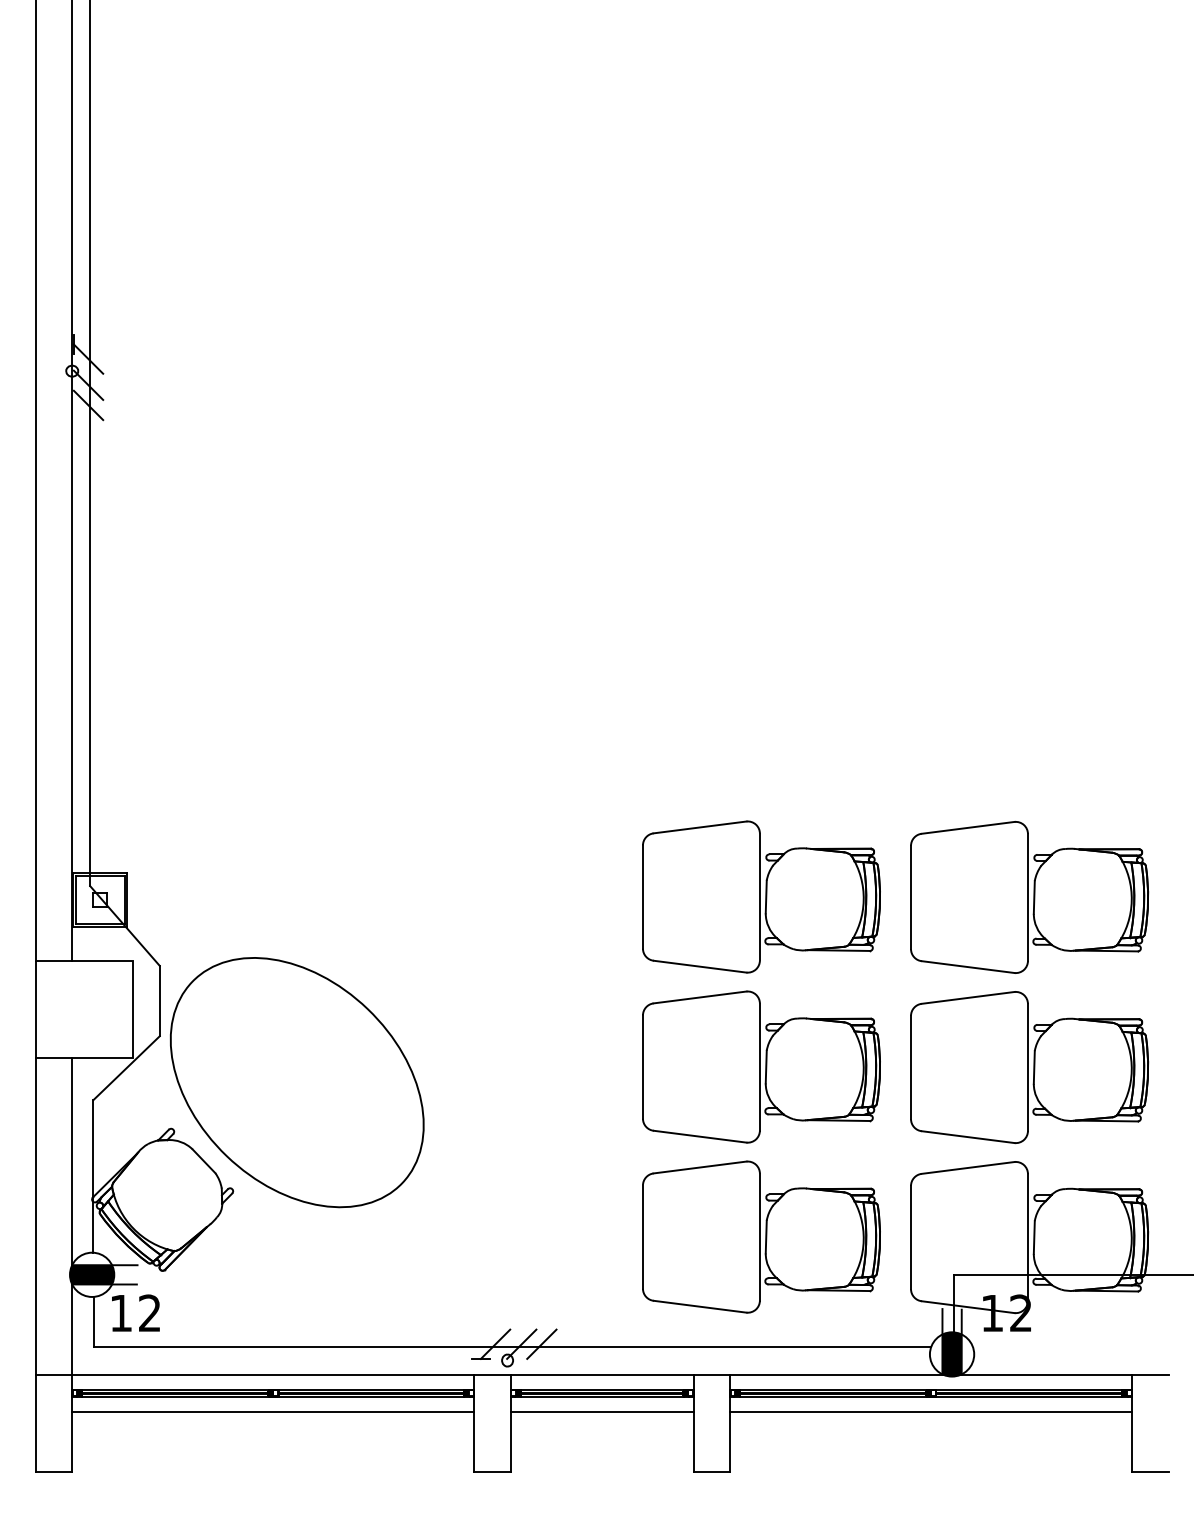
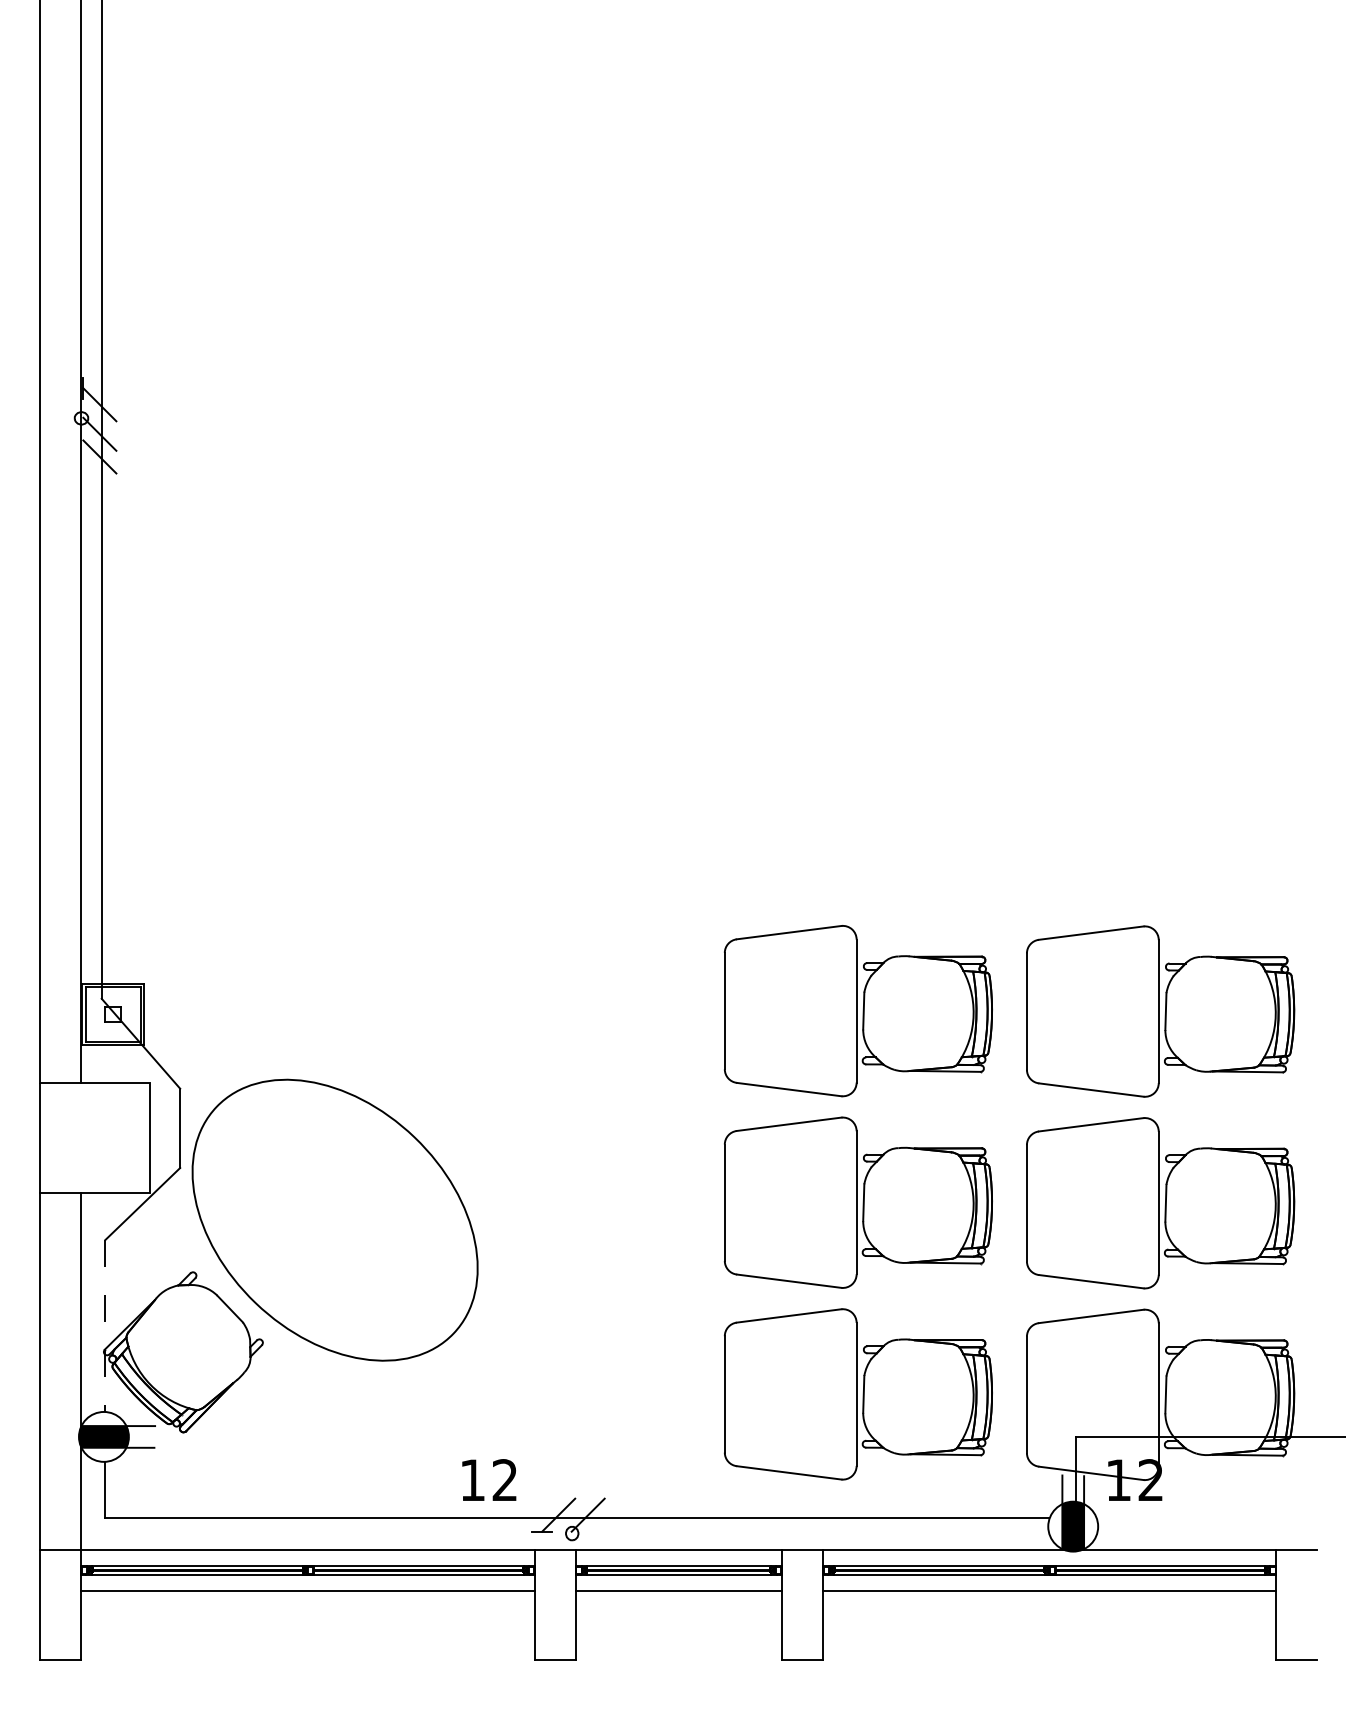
line: (93, 1176) -> (105, 1326), solid -> dashed
text: (136, 1312) -> (489, 1479), moved
line: (541, 1343) -> (610, 1514), removed

